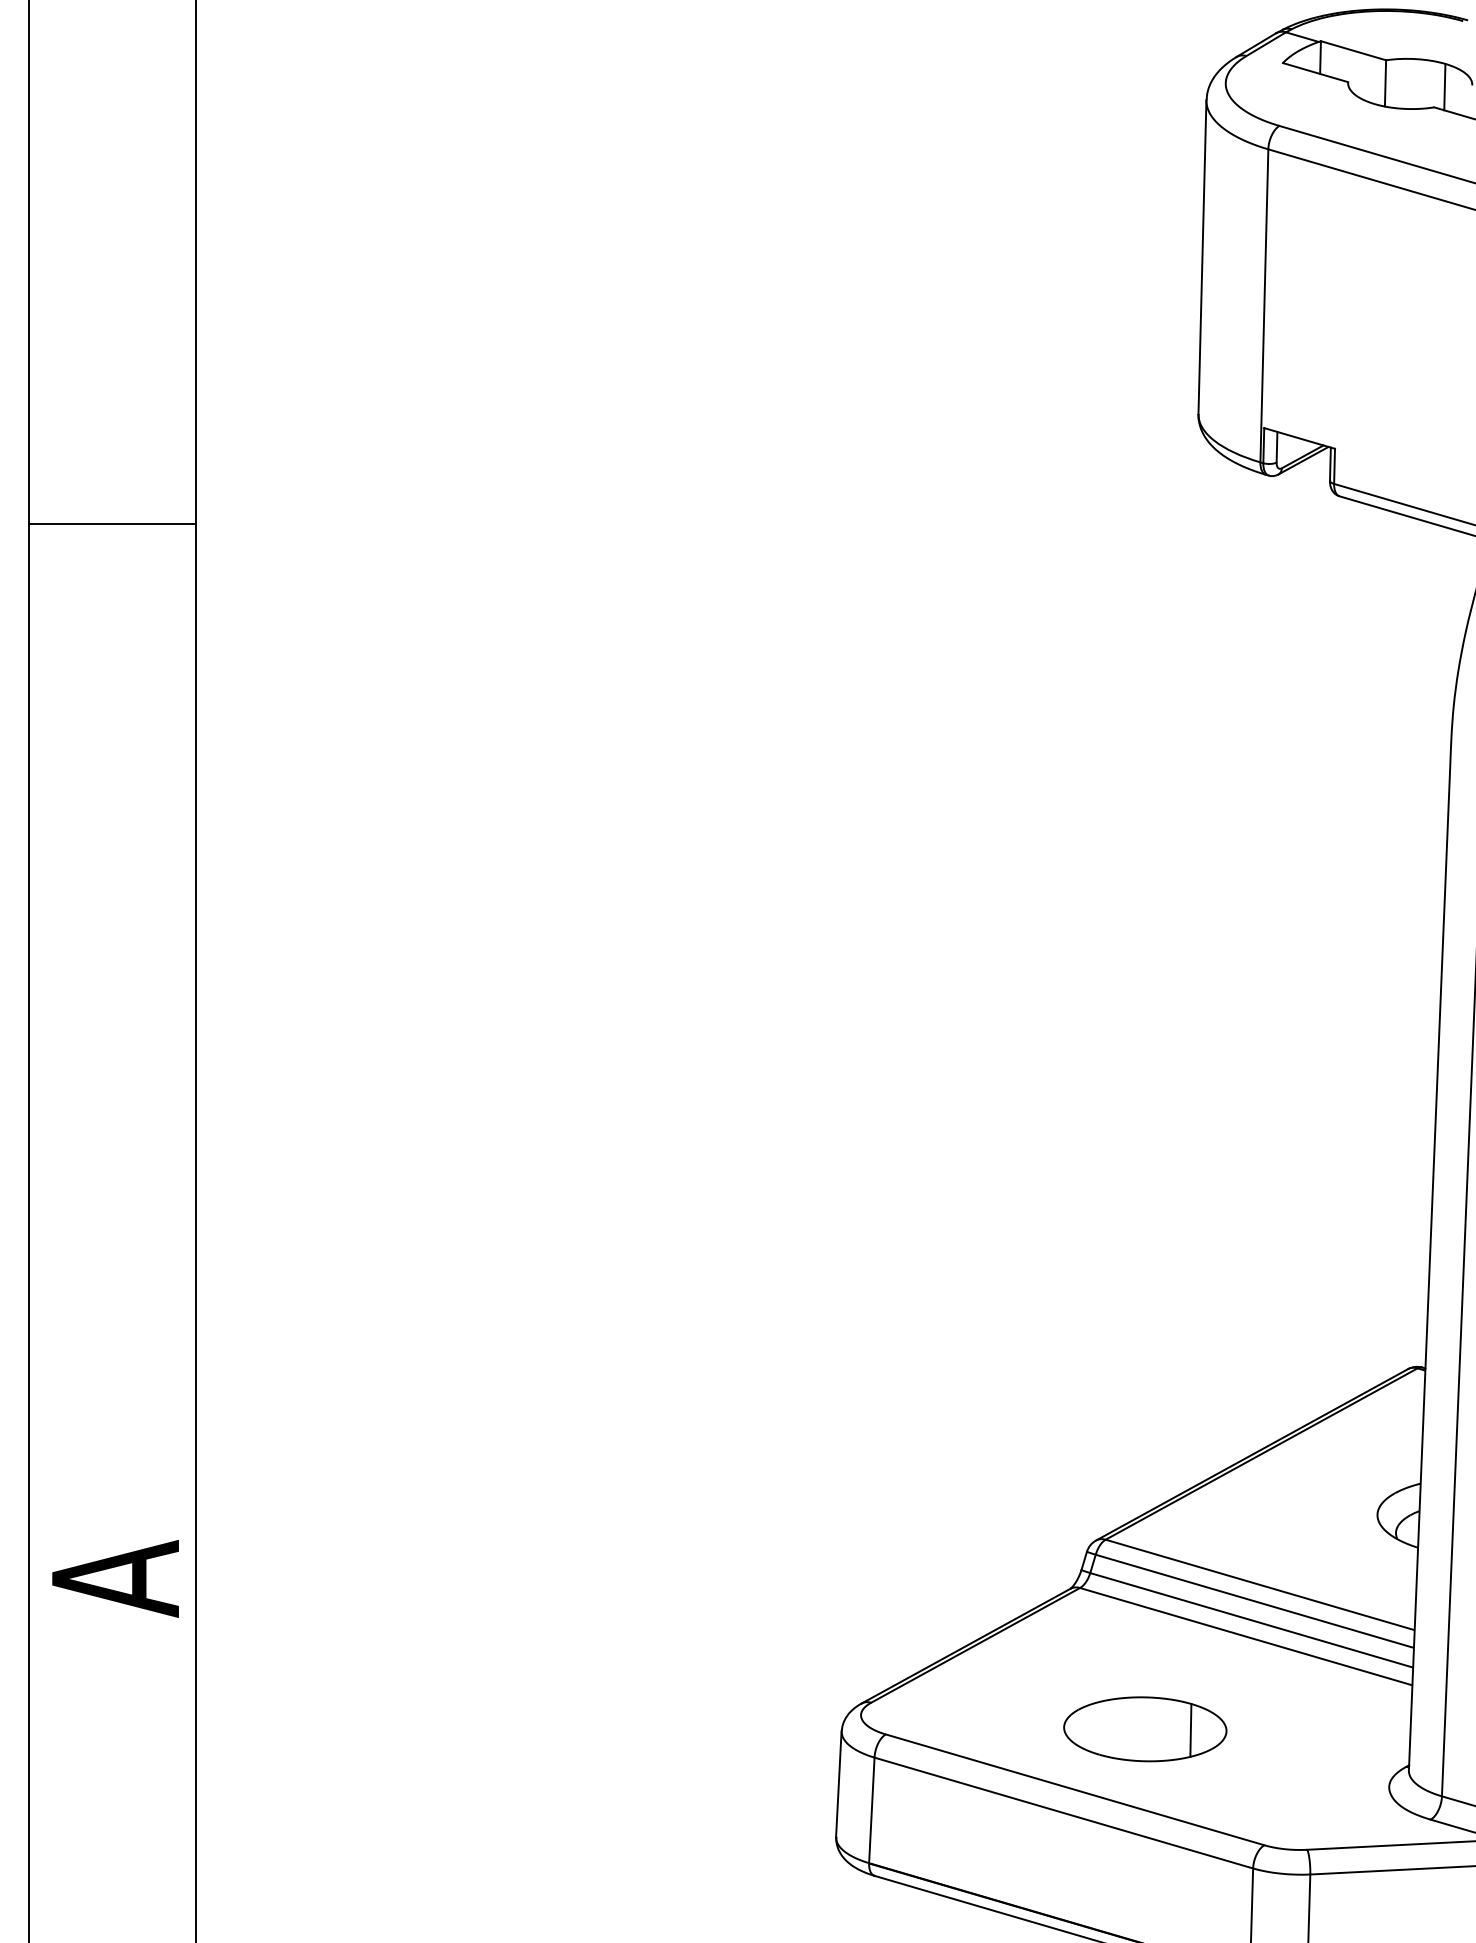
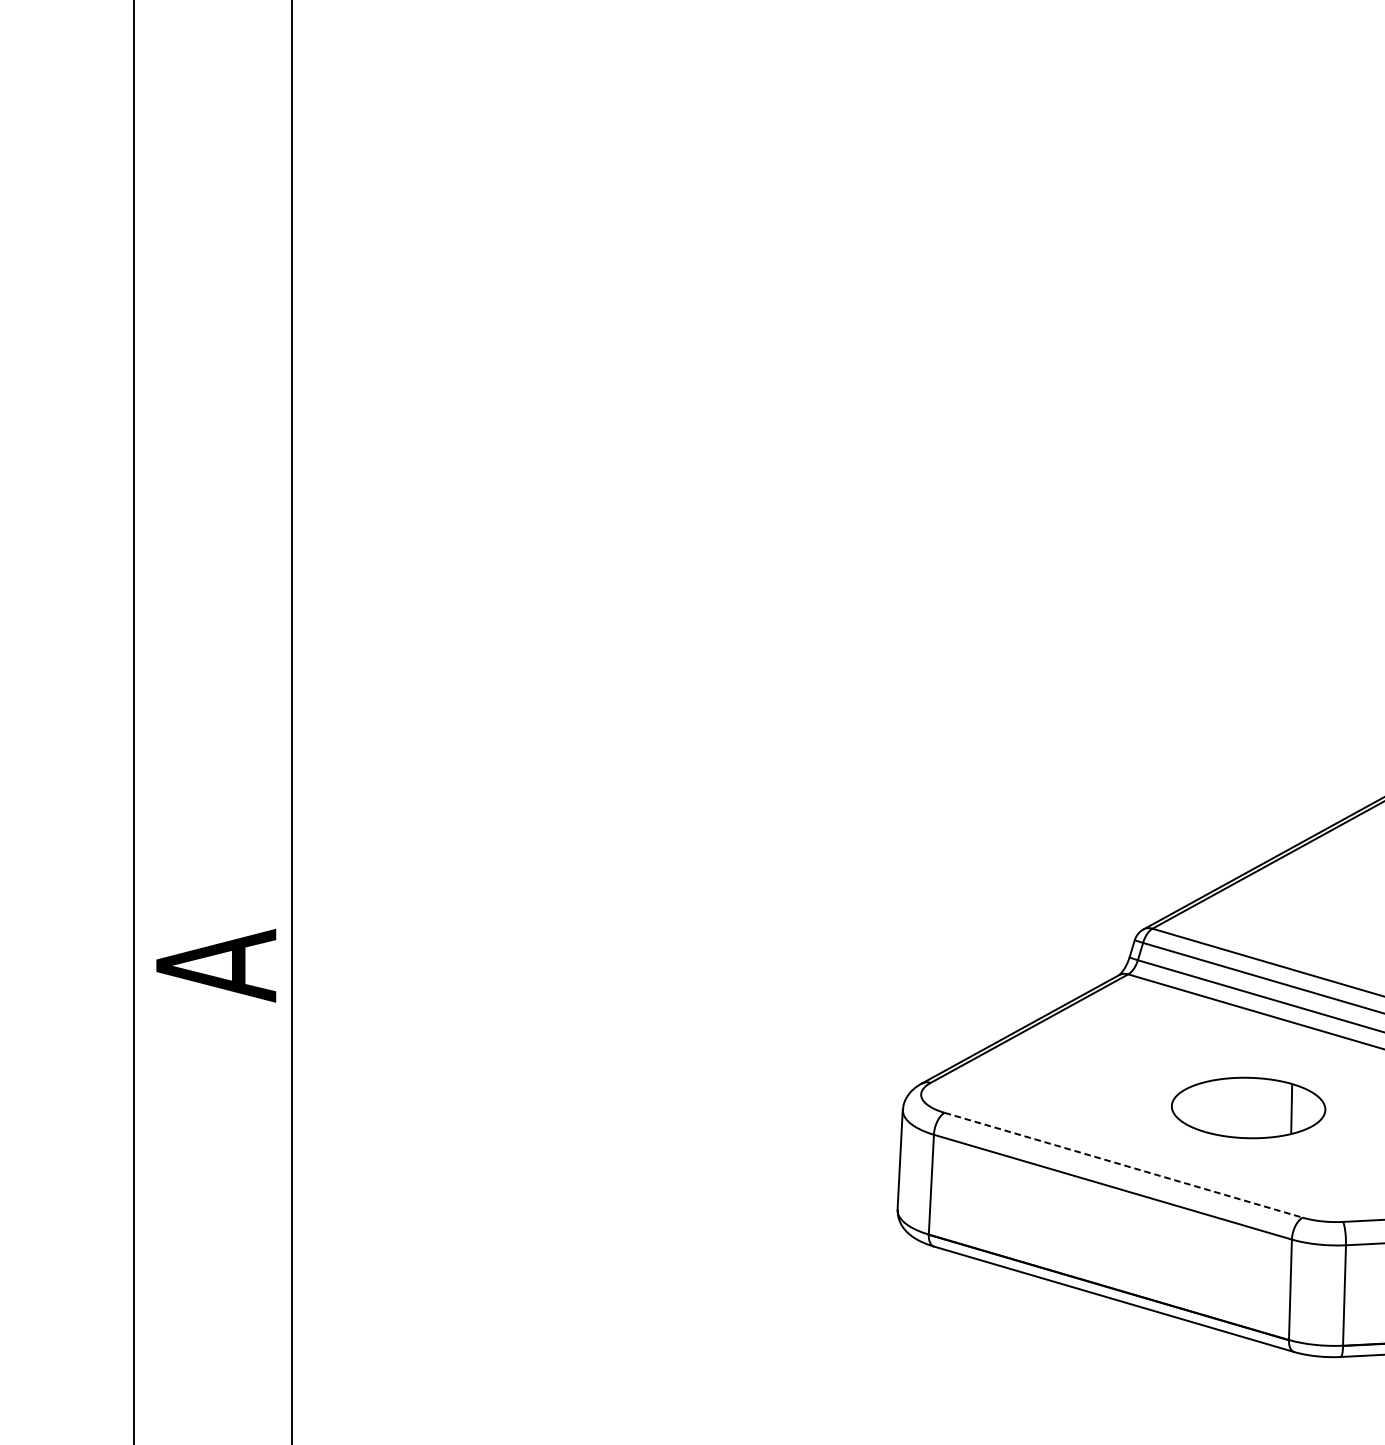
part: (1145, 1729) -> (1248, 1108), moved
line: (1075, 1789) -> (1123, 1164), solid -> dashed

